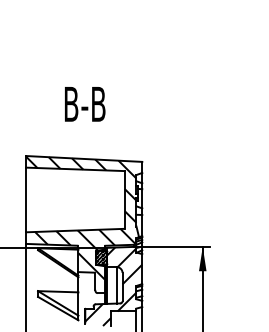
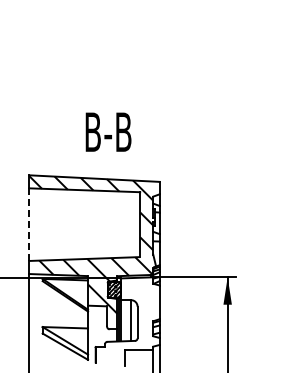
text: (85, 103) -> (108, 131), moved
line: (26, 200) -> (29, 225), solid -> dashed
hatch: (113, 287) -> (127, 322), removed

